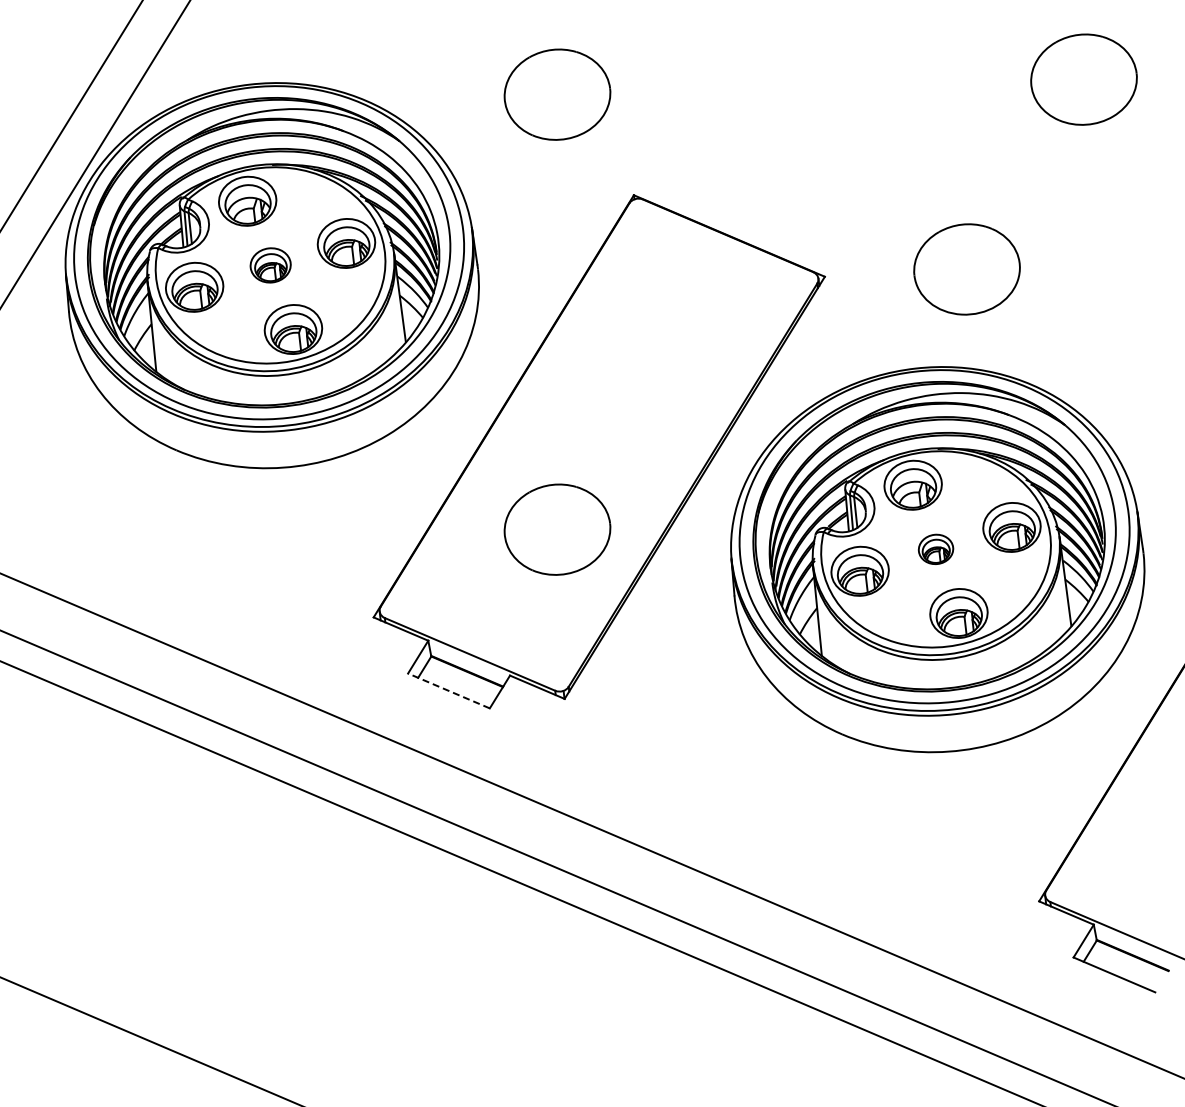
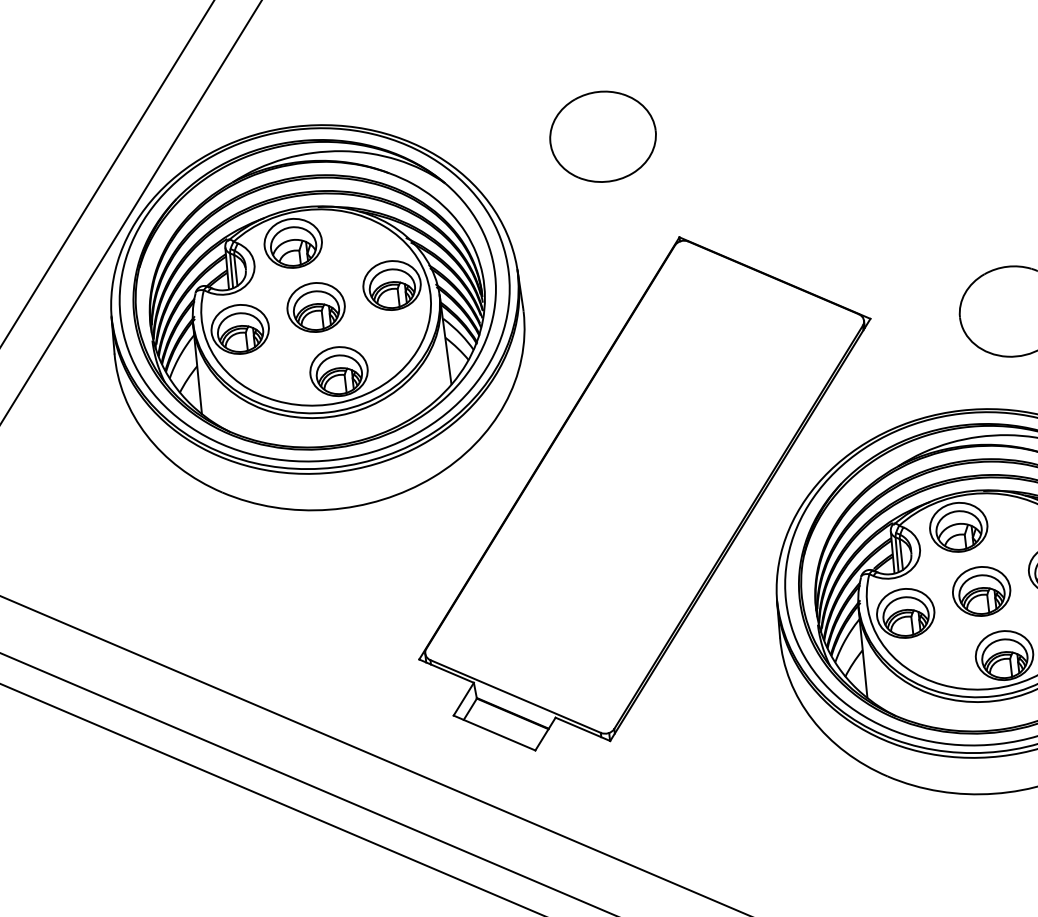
part: (270, 265) -> (316, 307), size x1.43
part: (557, 529) -> (603, 571), removed
part: (935, 549) -> (981, 591), size x1.67
line: (448, 690) -> (494, 732), dashed -> solid

